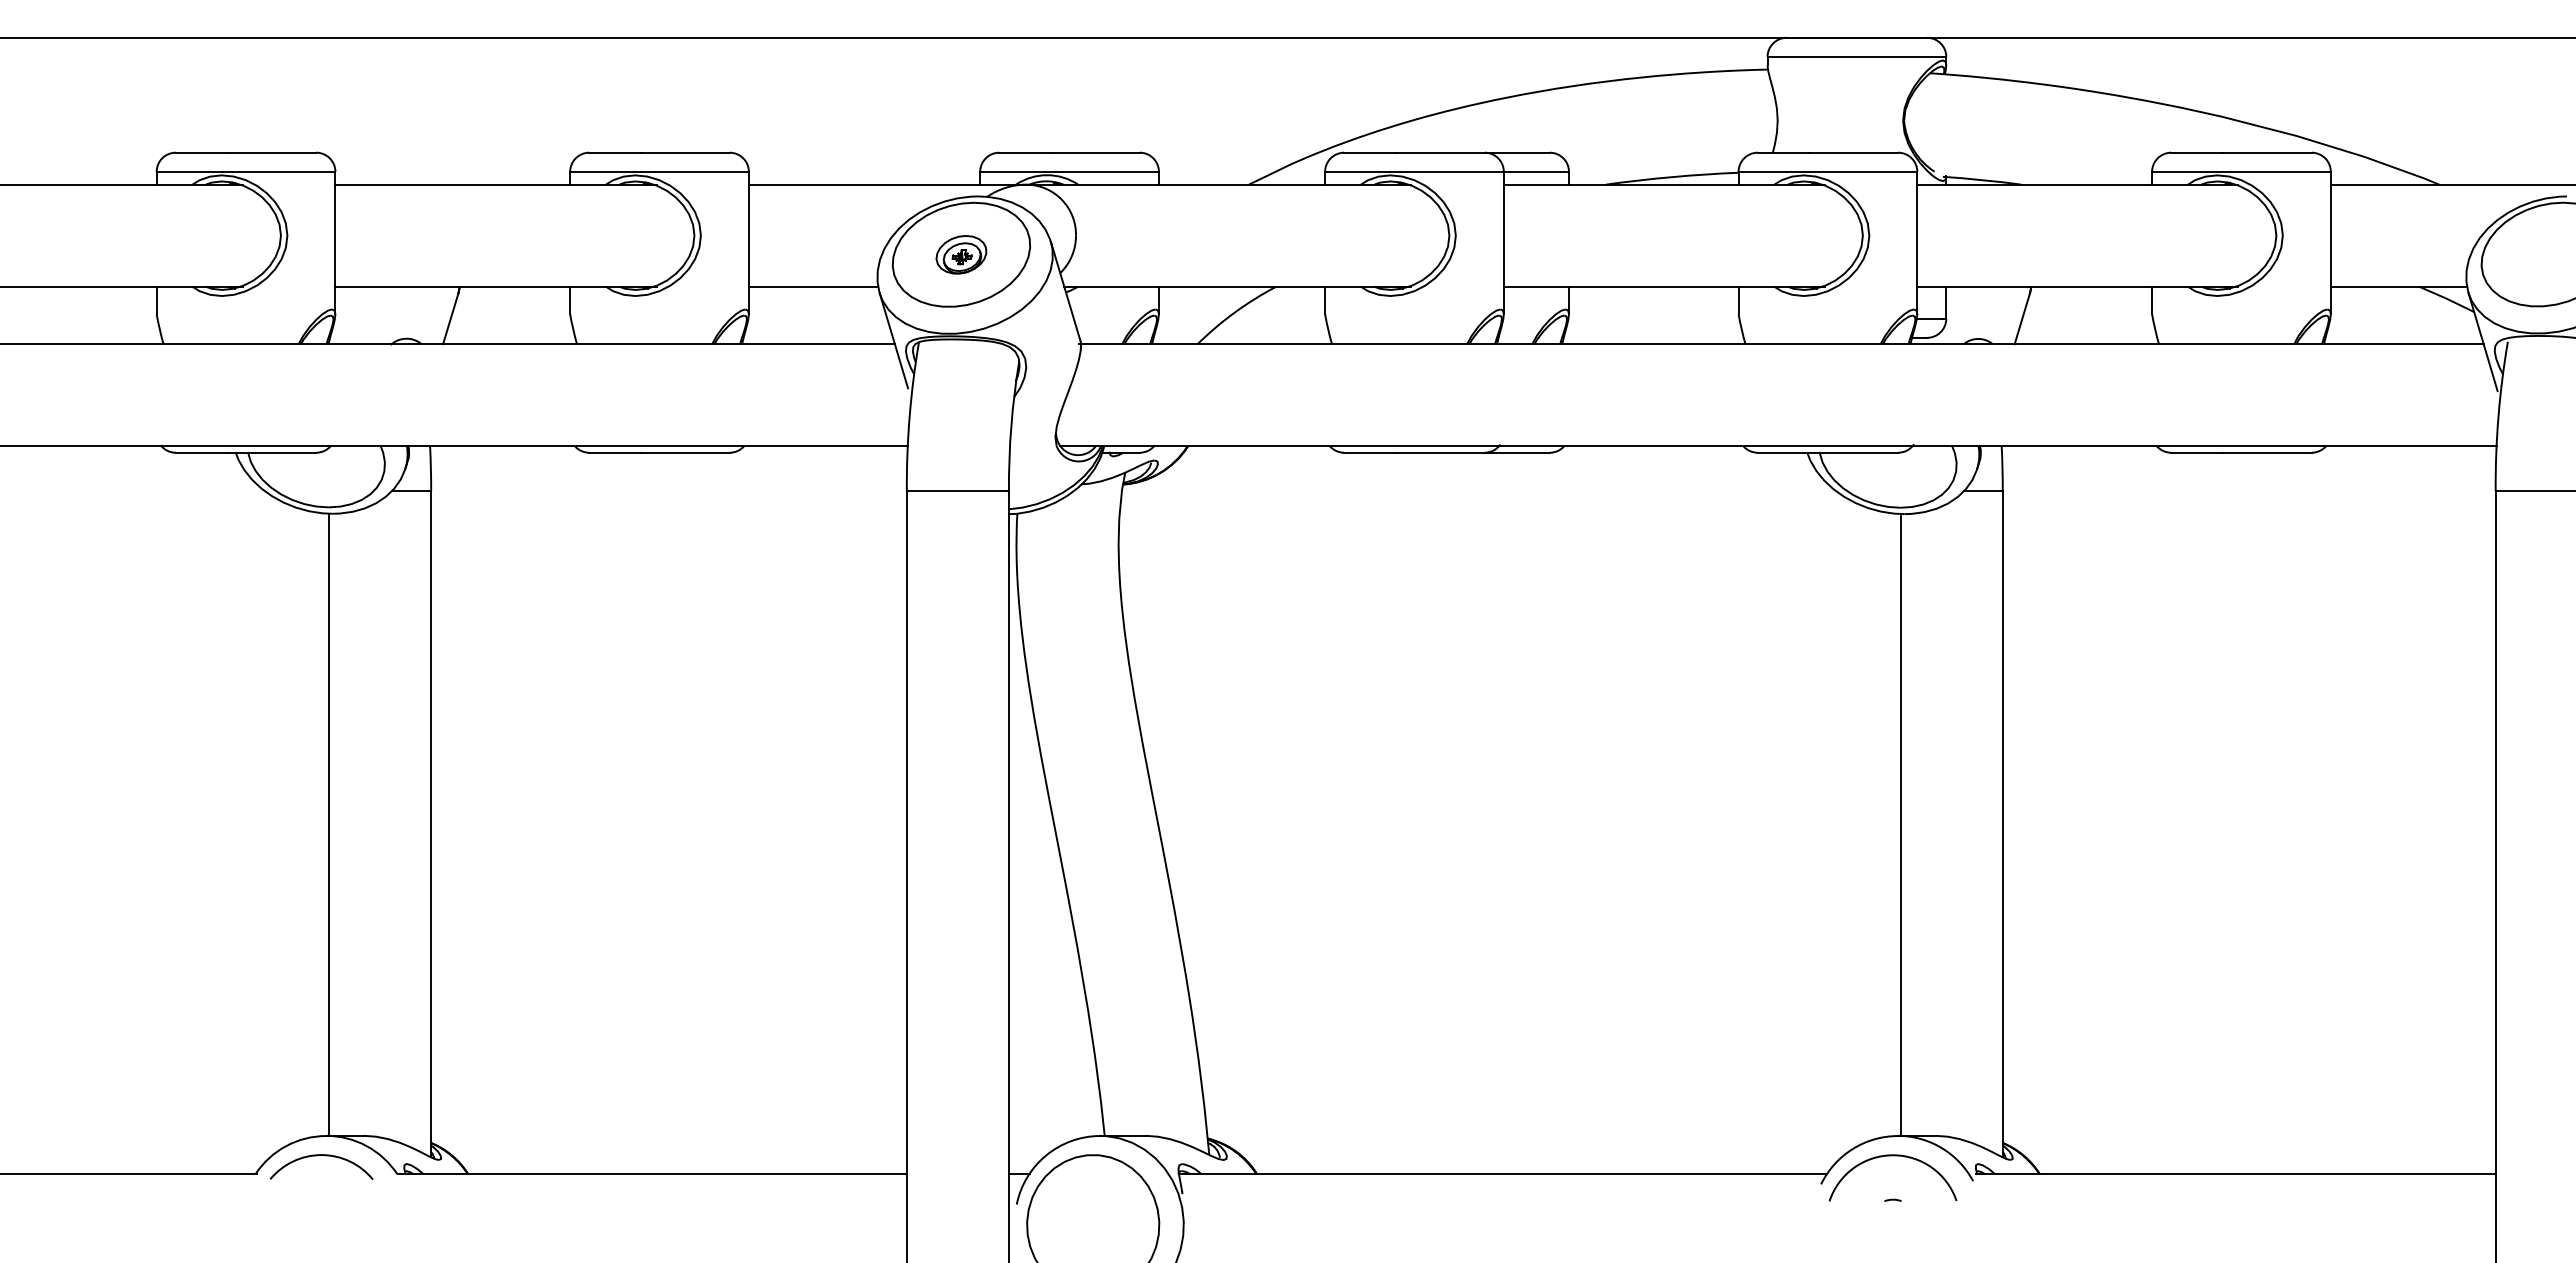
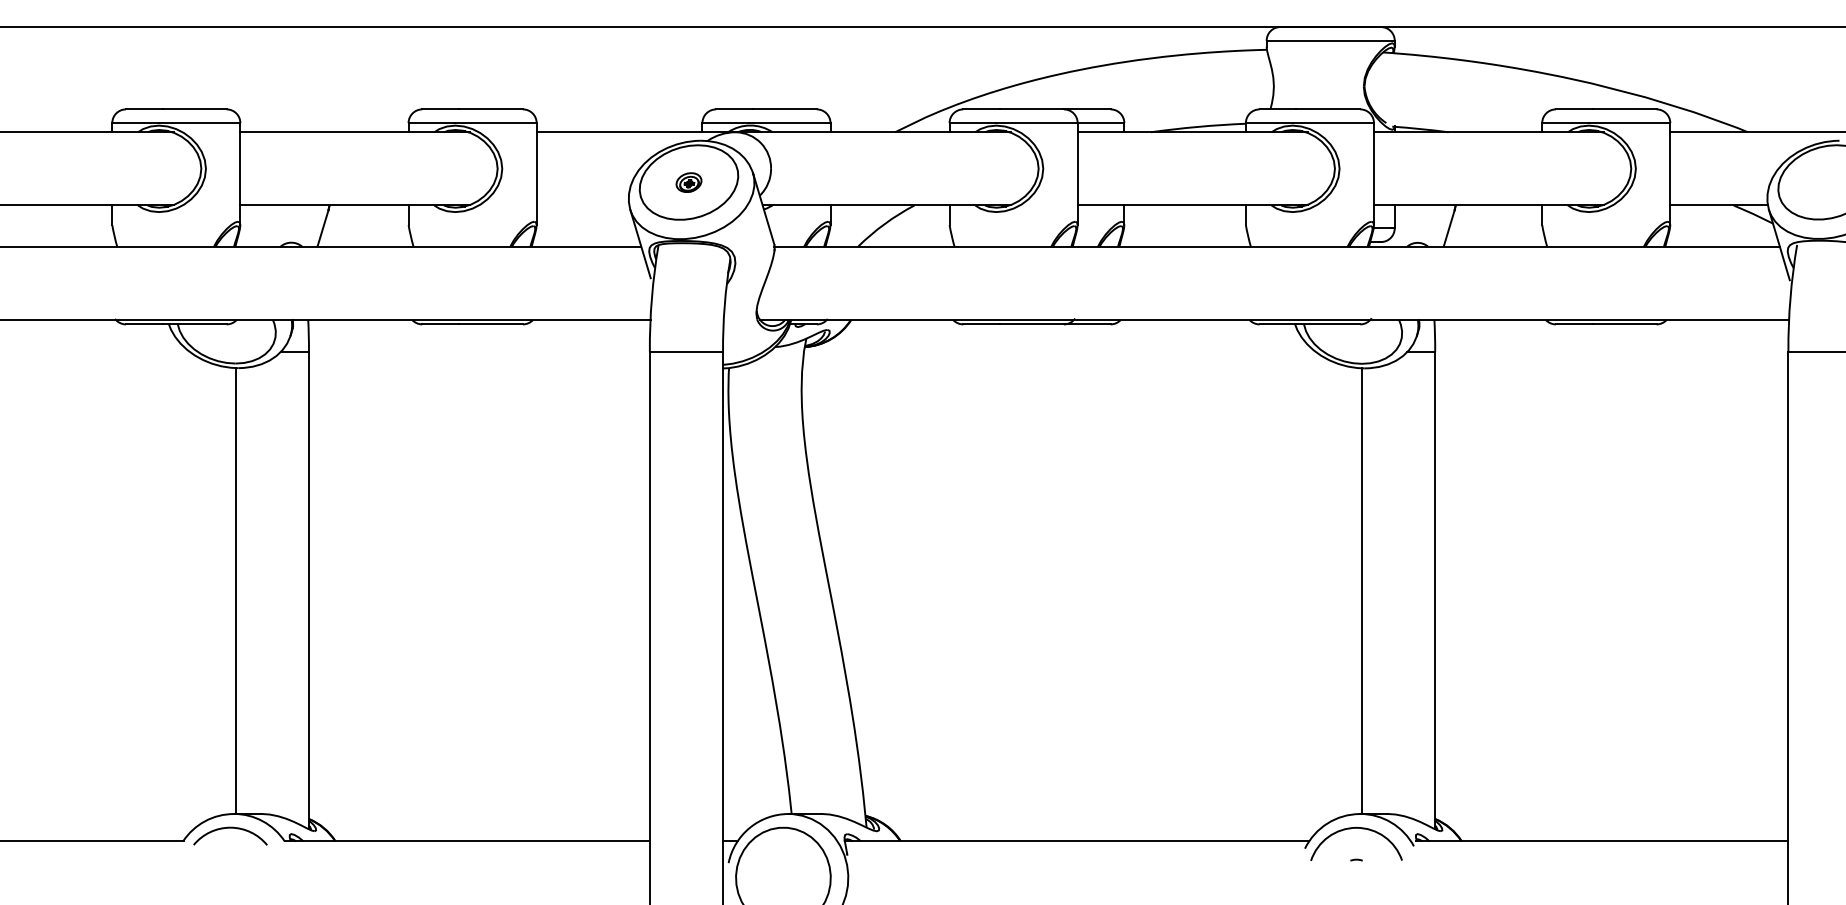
part: (961, 254) -> (689, 182), size x0.7
line: (813, 286) -> (582, 205), removed

